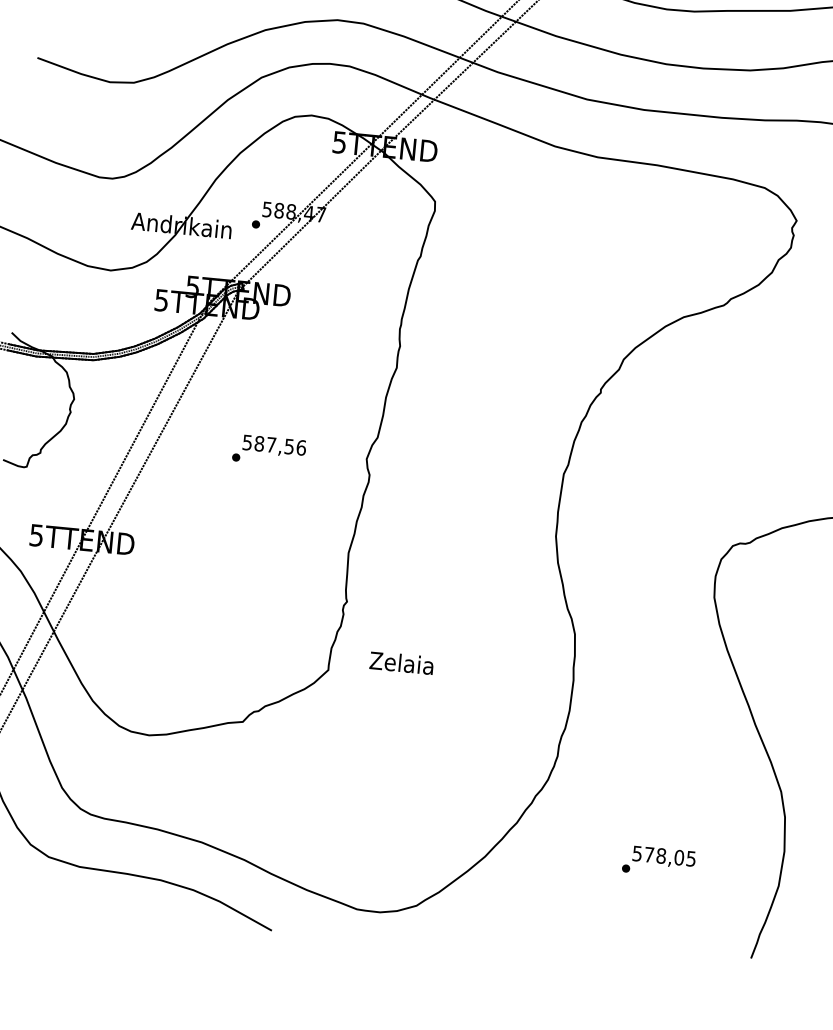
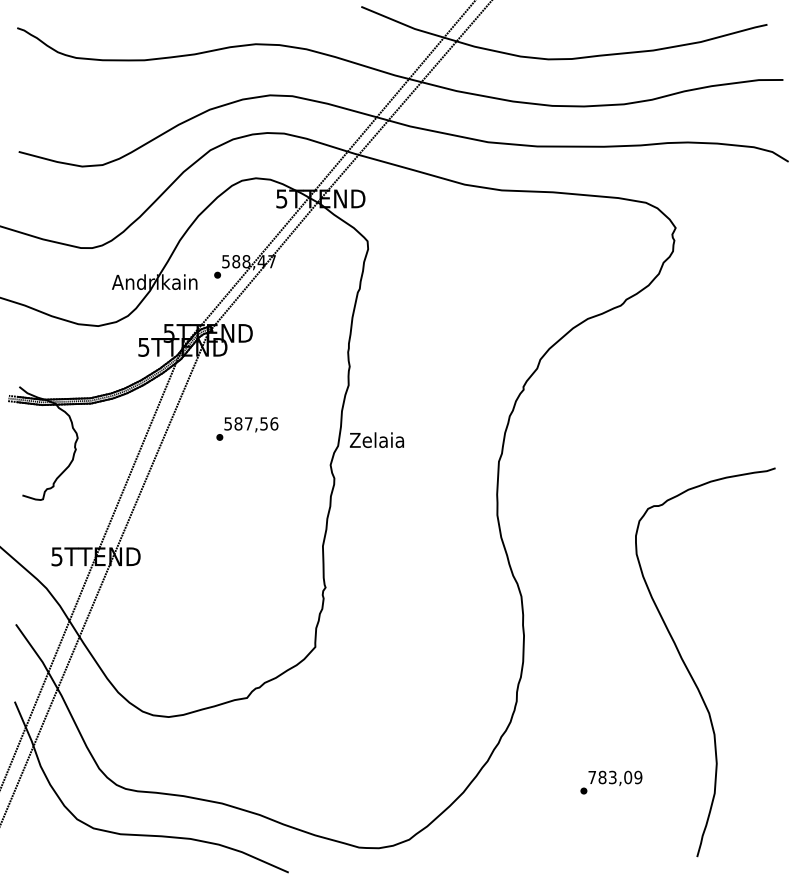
text: (269, 450) -> (247, 428), moved
text: (401, 662) -> (376, 439), moved
text: (664, 856) -> (615, 777), 578,05 -> 783,09

